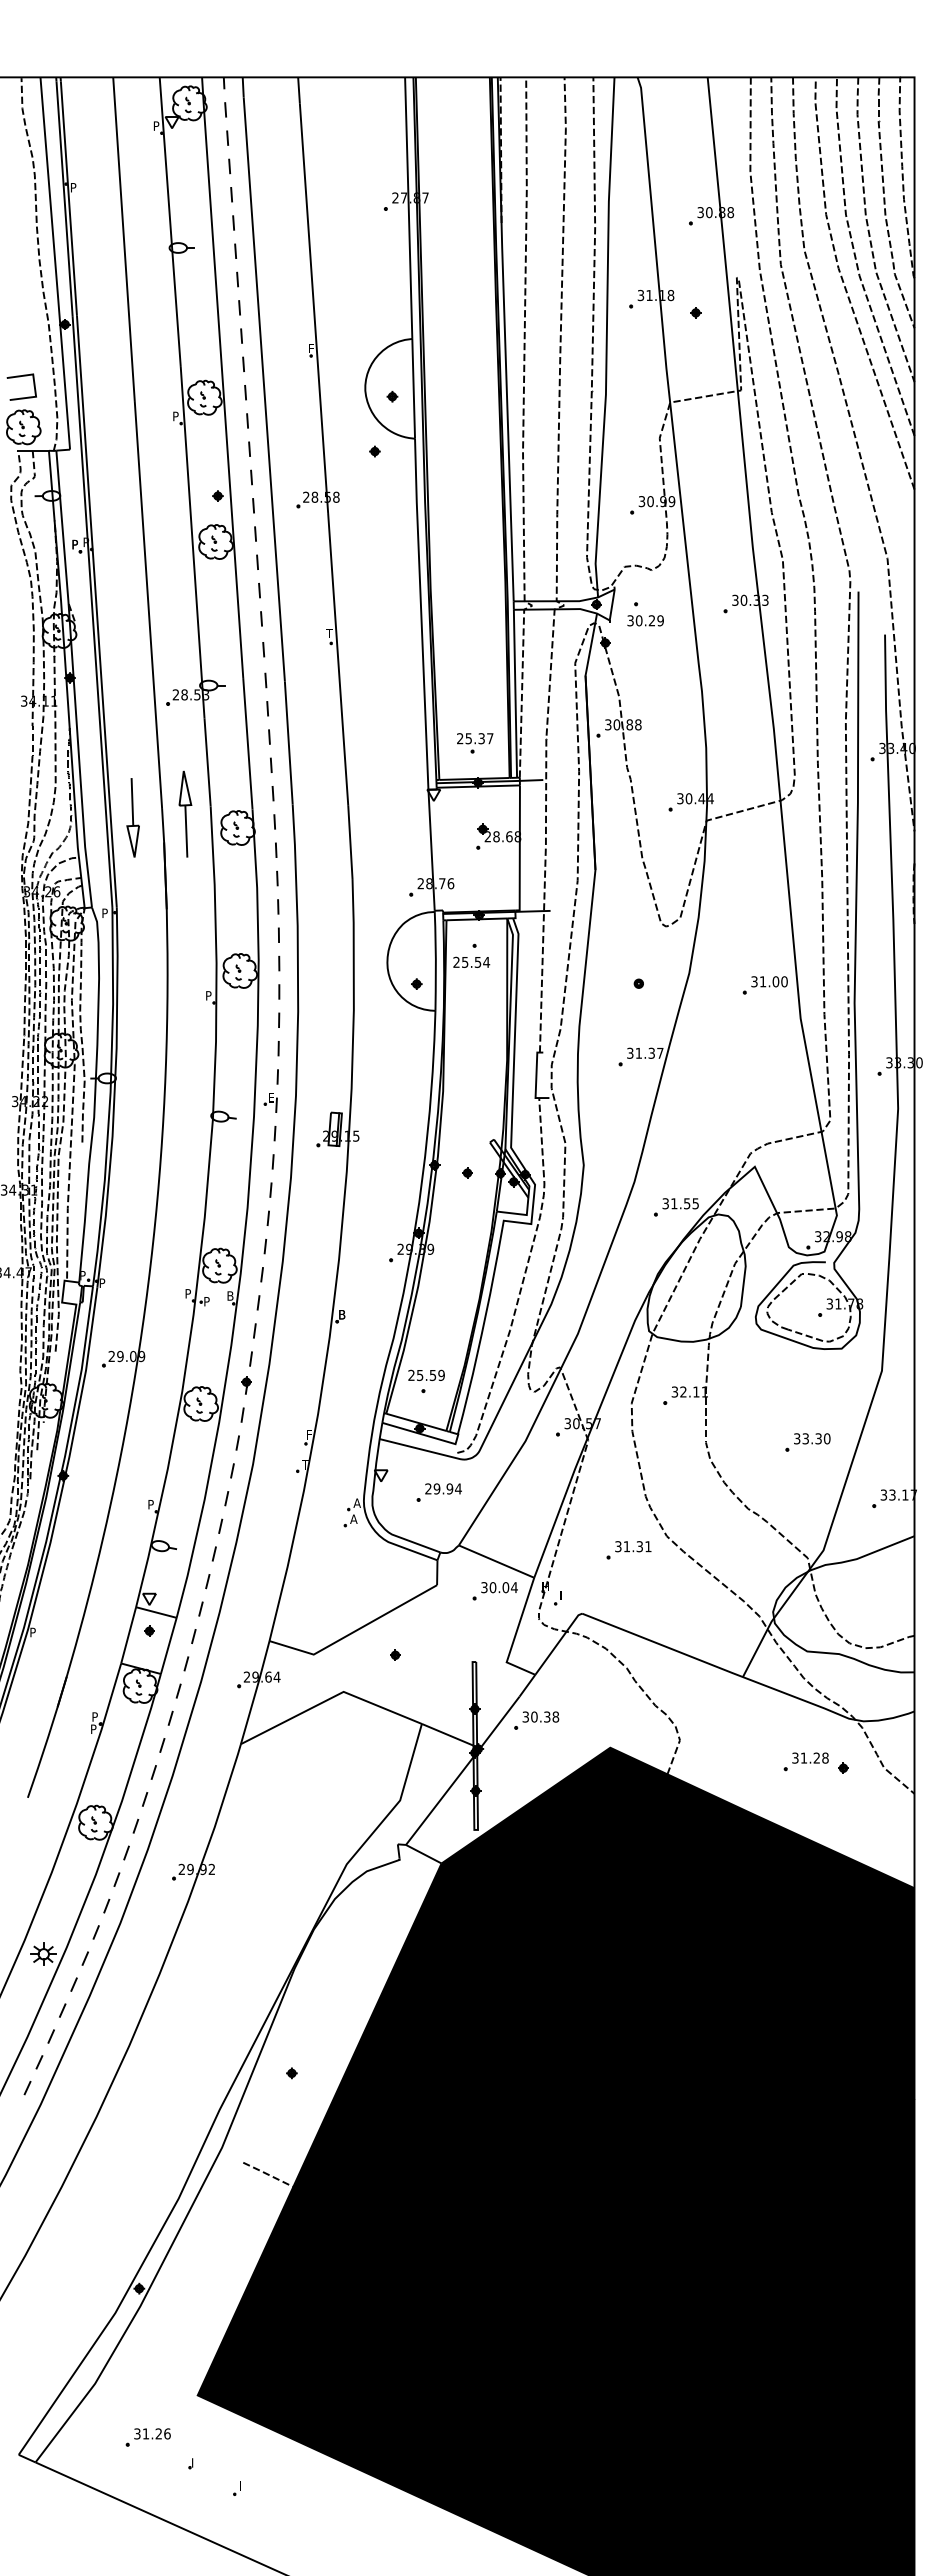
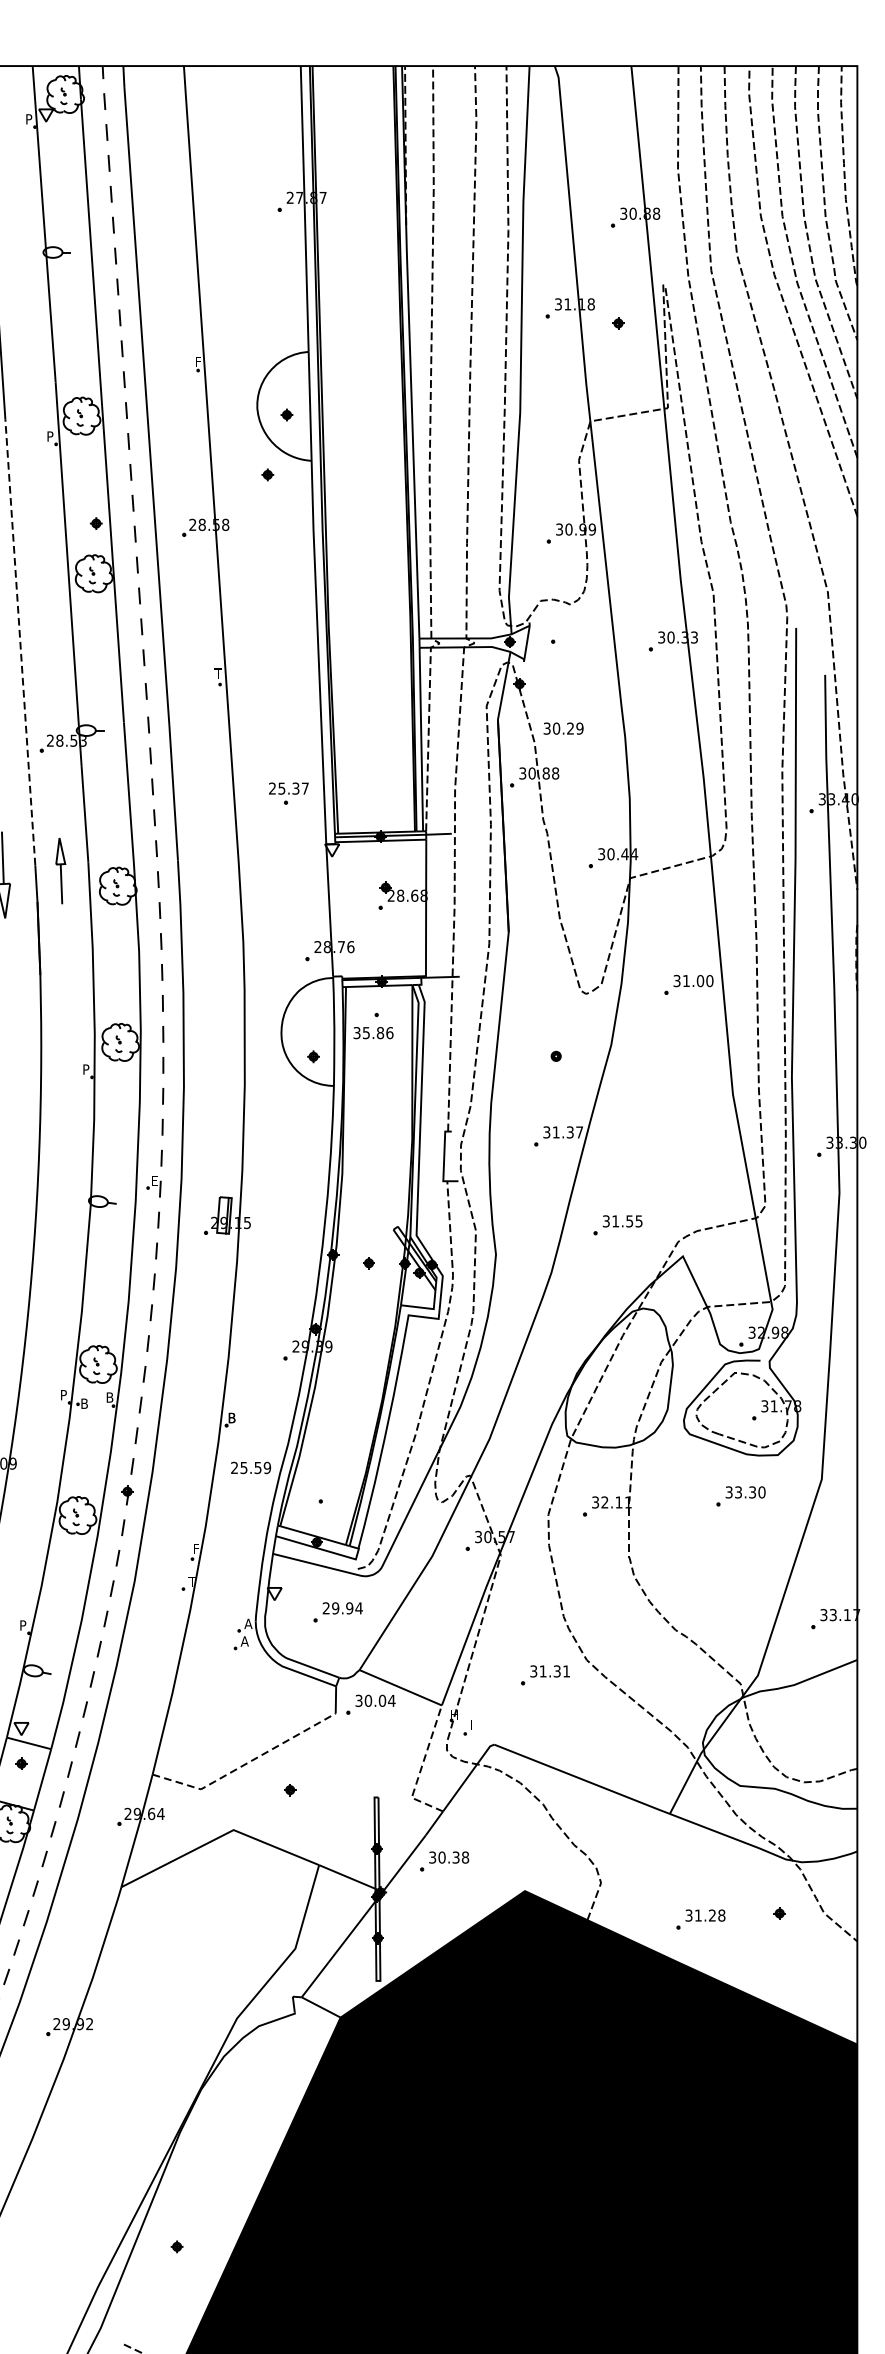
line: (148, 604) -> (20, 642), solid -> dashed
text: (645, 620) -> (563, 728), moved
part: (475, 743) -> (289, 793), moved
part: (185, 813) -> (60, 870), size x0.7
text: (471, 961) -> (373, 1032), 25.54 -> 35.86
part: (764, 985) -> (687, 985), moved
part: (676, 1207) -> (618, 1225), moved
text: (207, 1301) -> (84, 1403), P -> B
text: (426, 1374) -> (250, 1466), moved
part: (807, 1442) -> (740, 1496), moved
part: (494, 1591) -> (370, 1705), moved
line: (354, 1631) -> (245, 1764), solid -> dashed
line: (515, 1635) -> (421, 1768), solid -> dashed
part: (805, 1761) -> (700, 1919), moved

